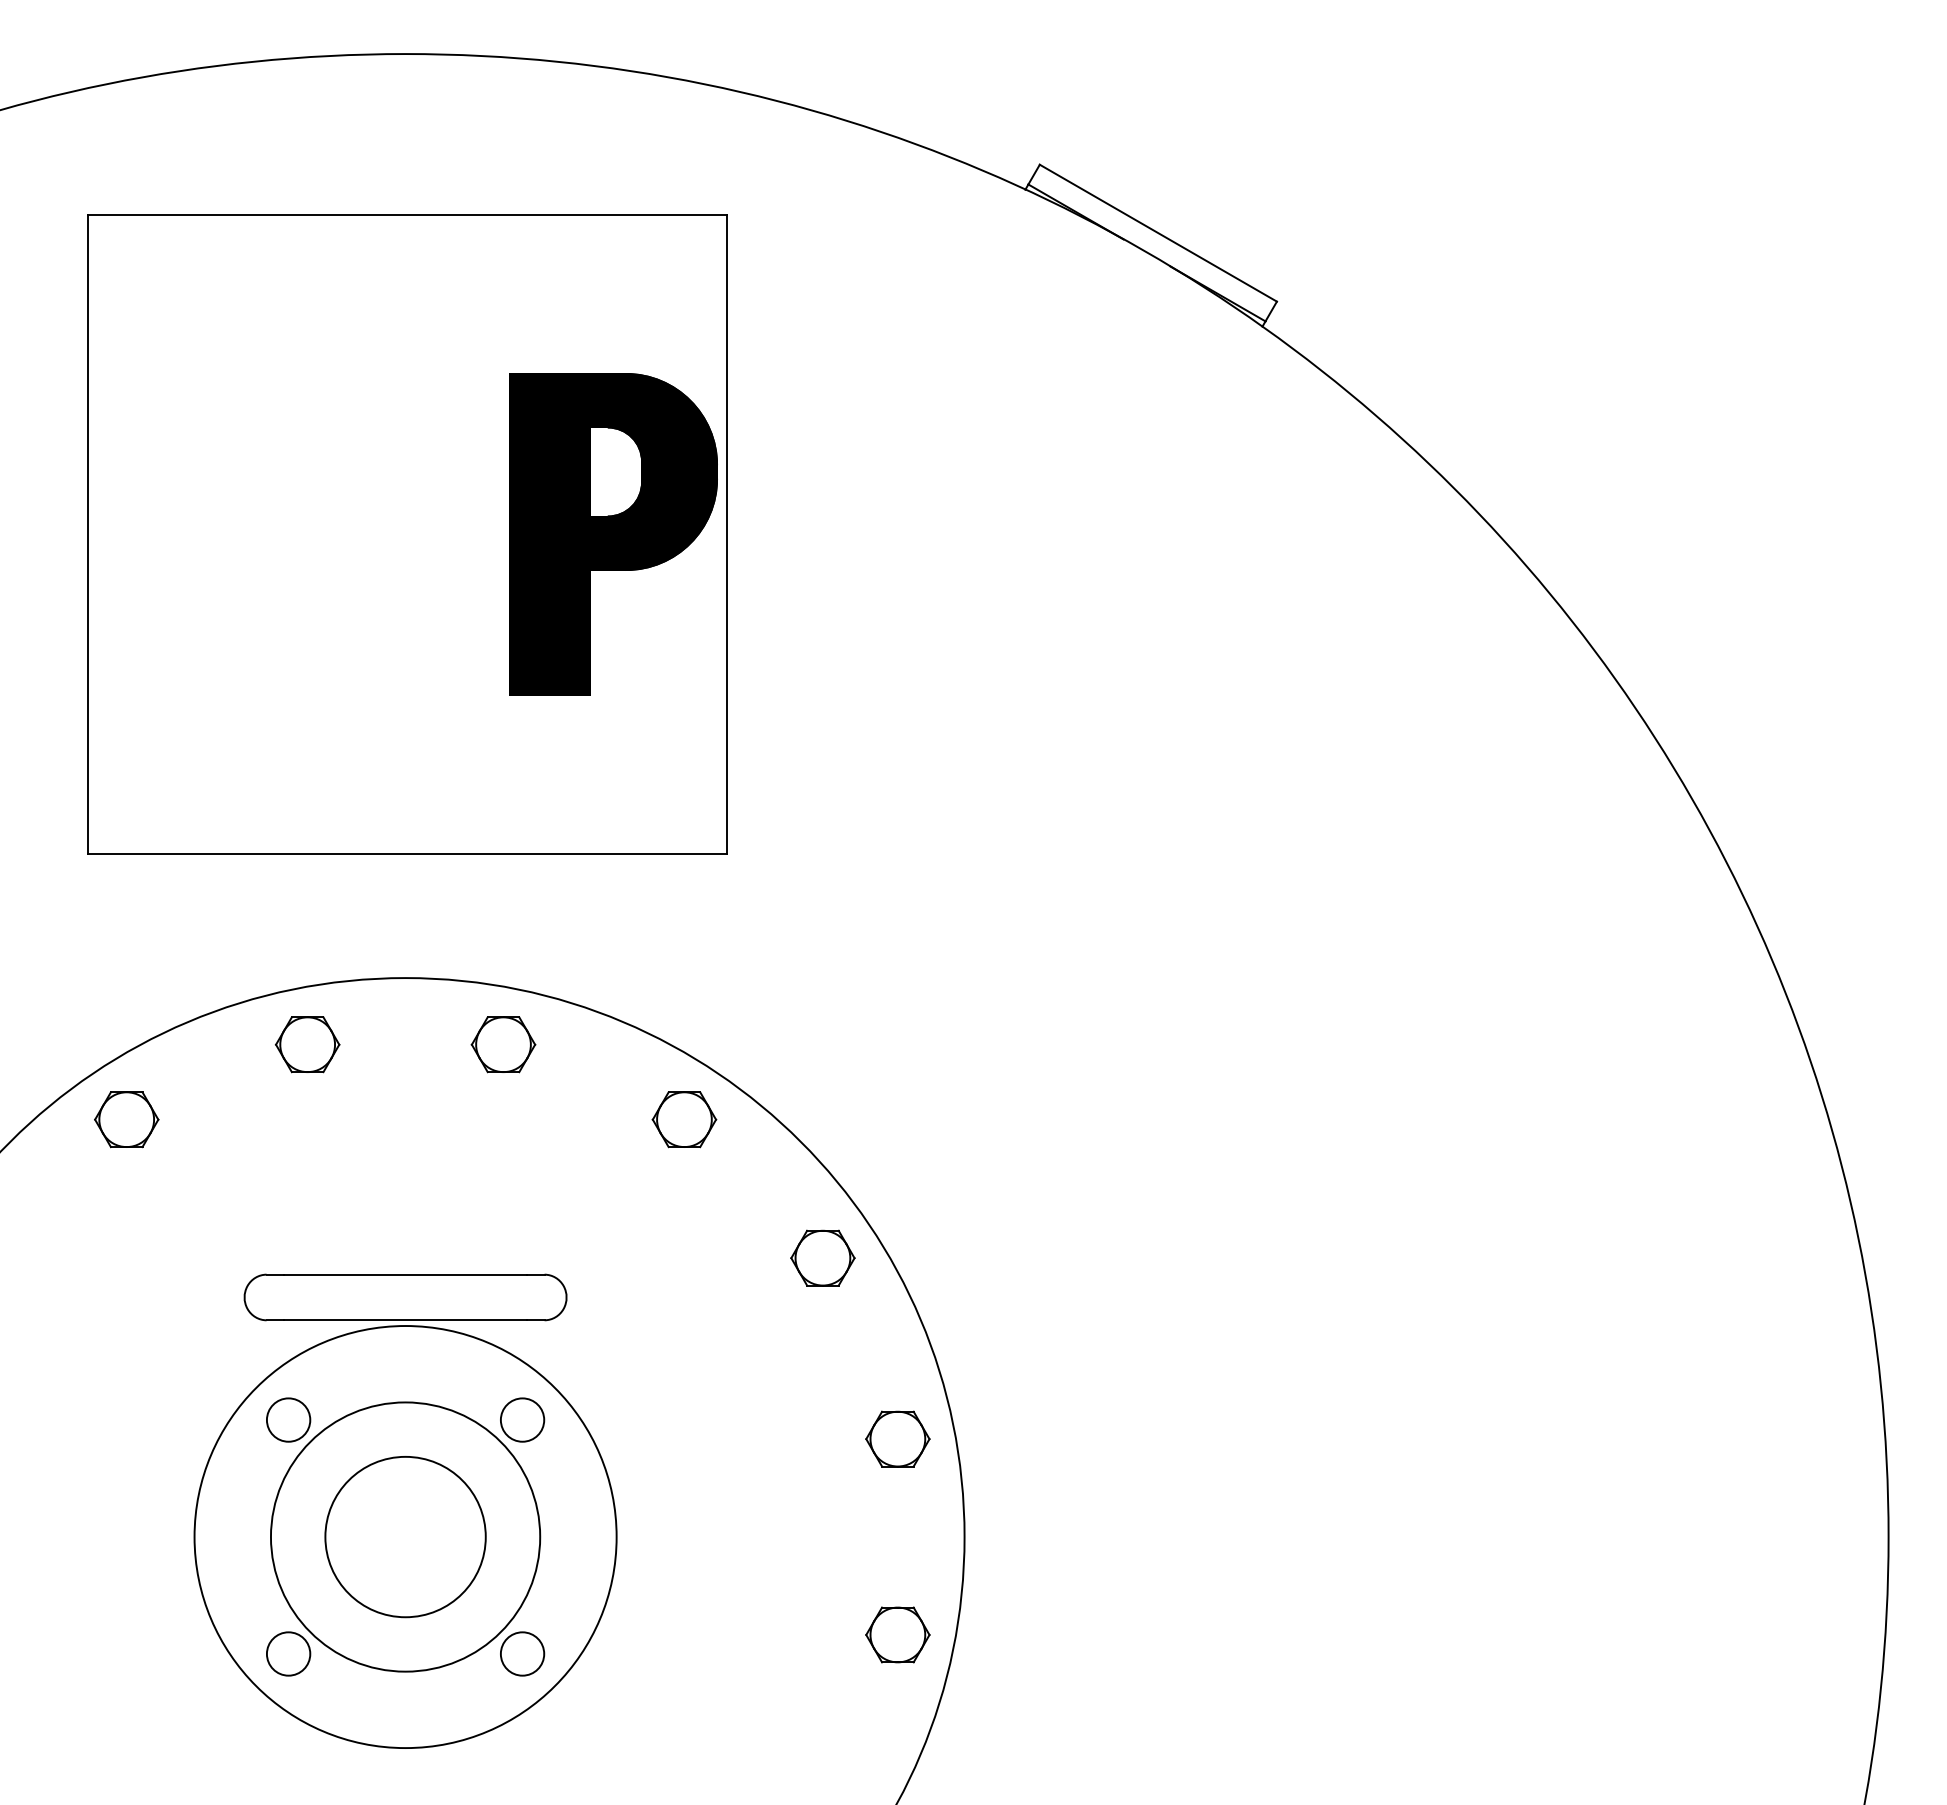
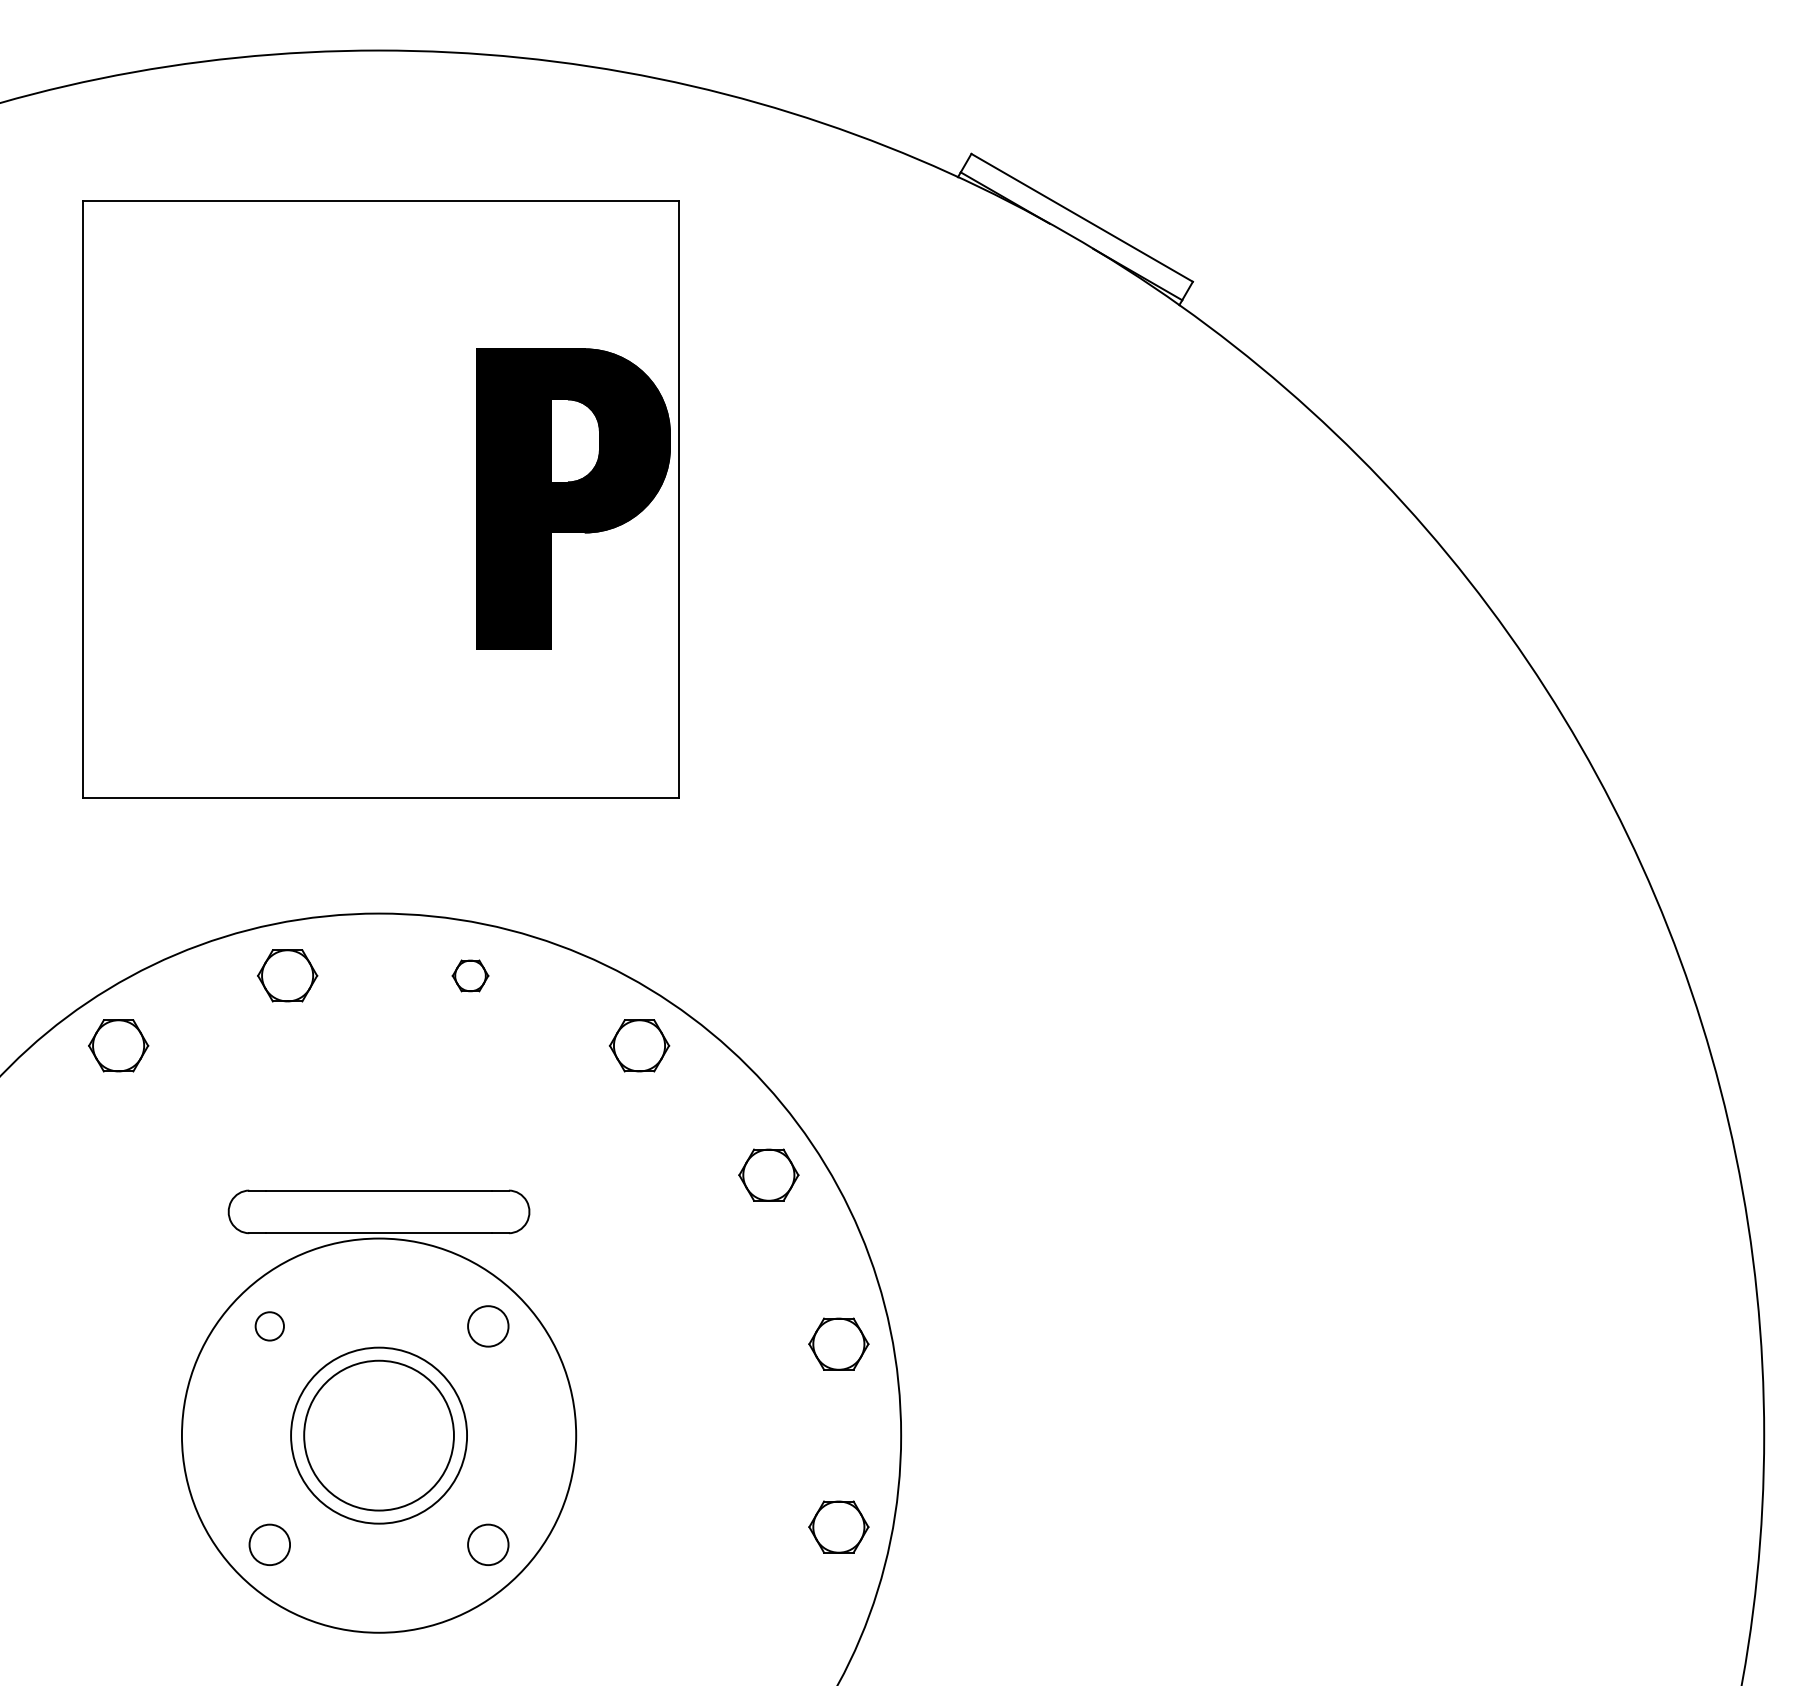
part: (503, 1044) -> (470, 975), size x0.6
circle: (288, 1419) -> (269, 1325), size x0.7
circle: (405, 1536) -> (378, 1435), size x0.7

